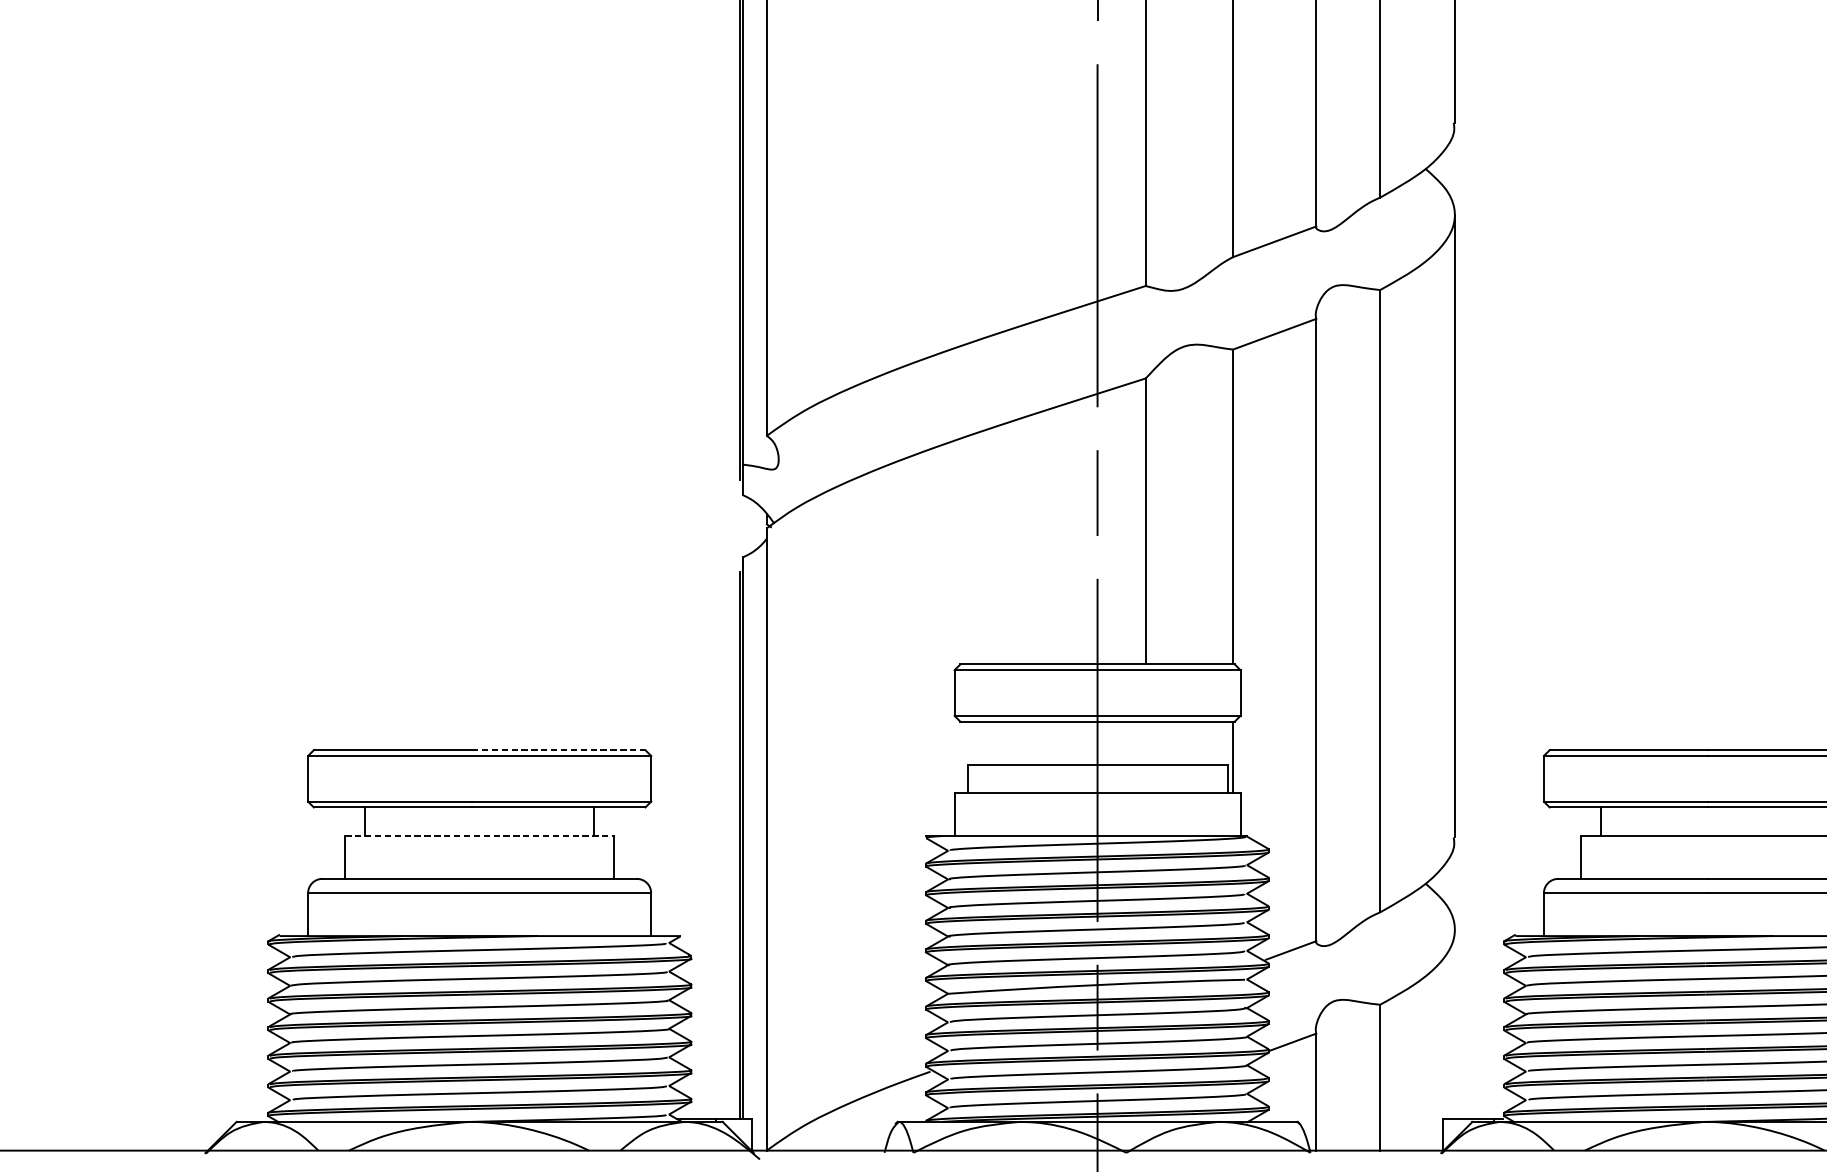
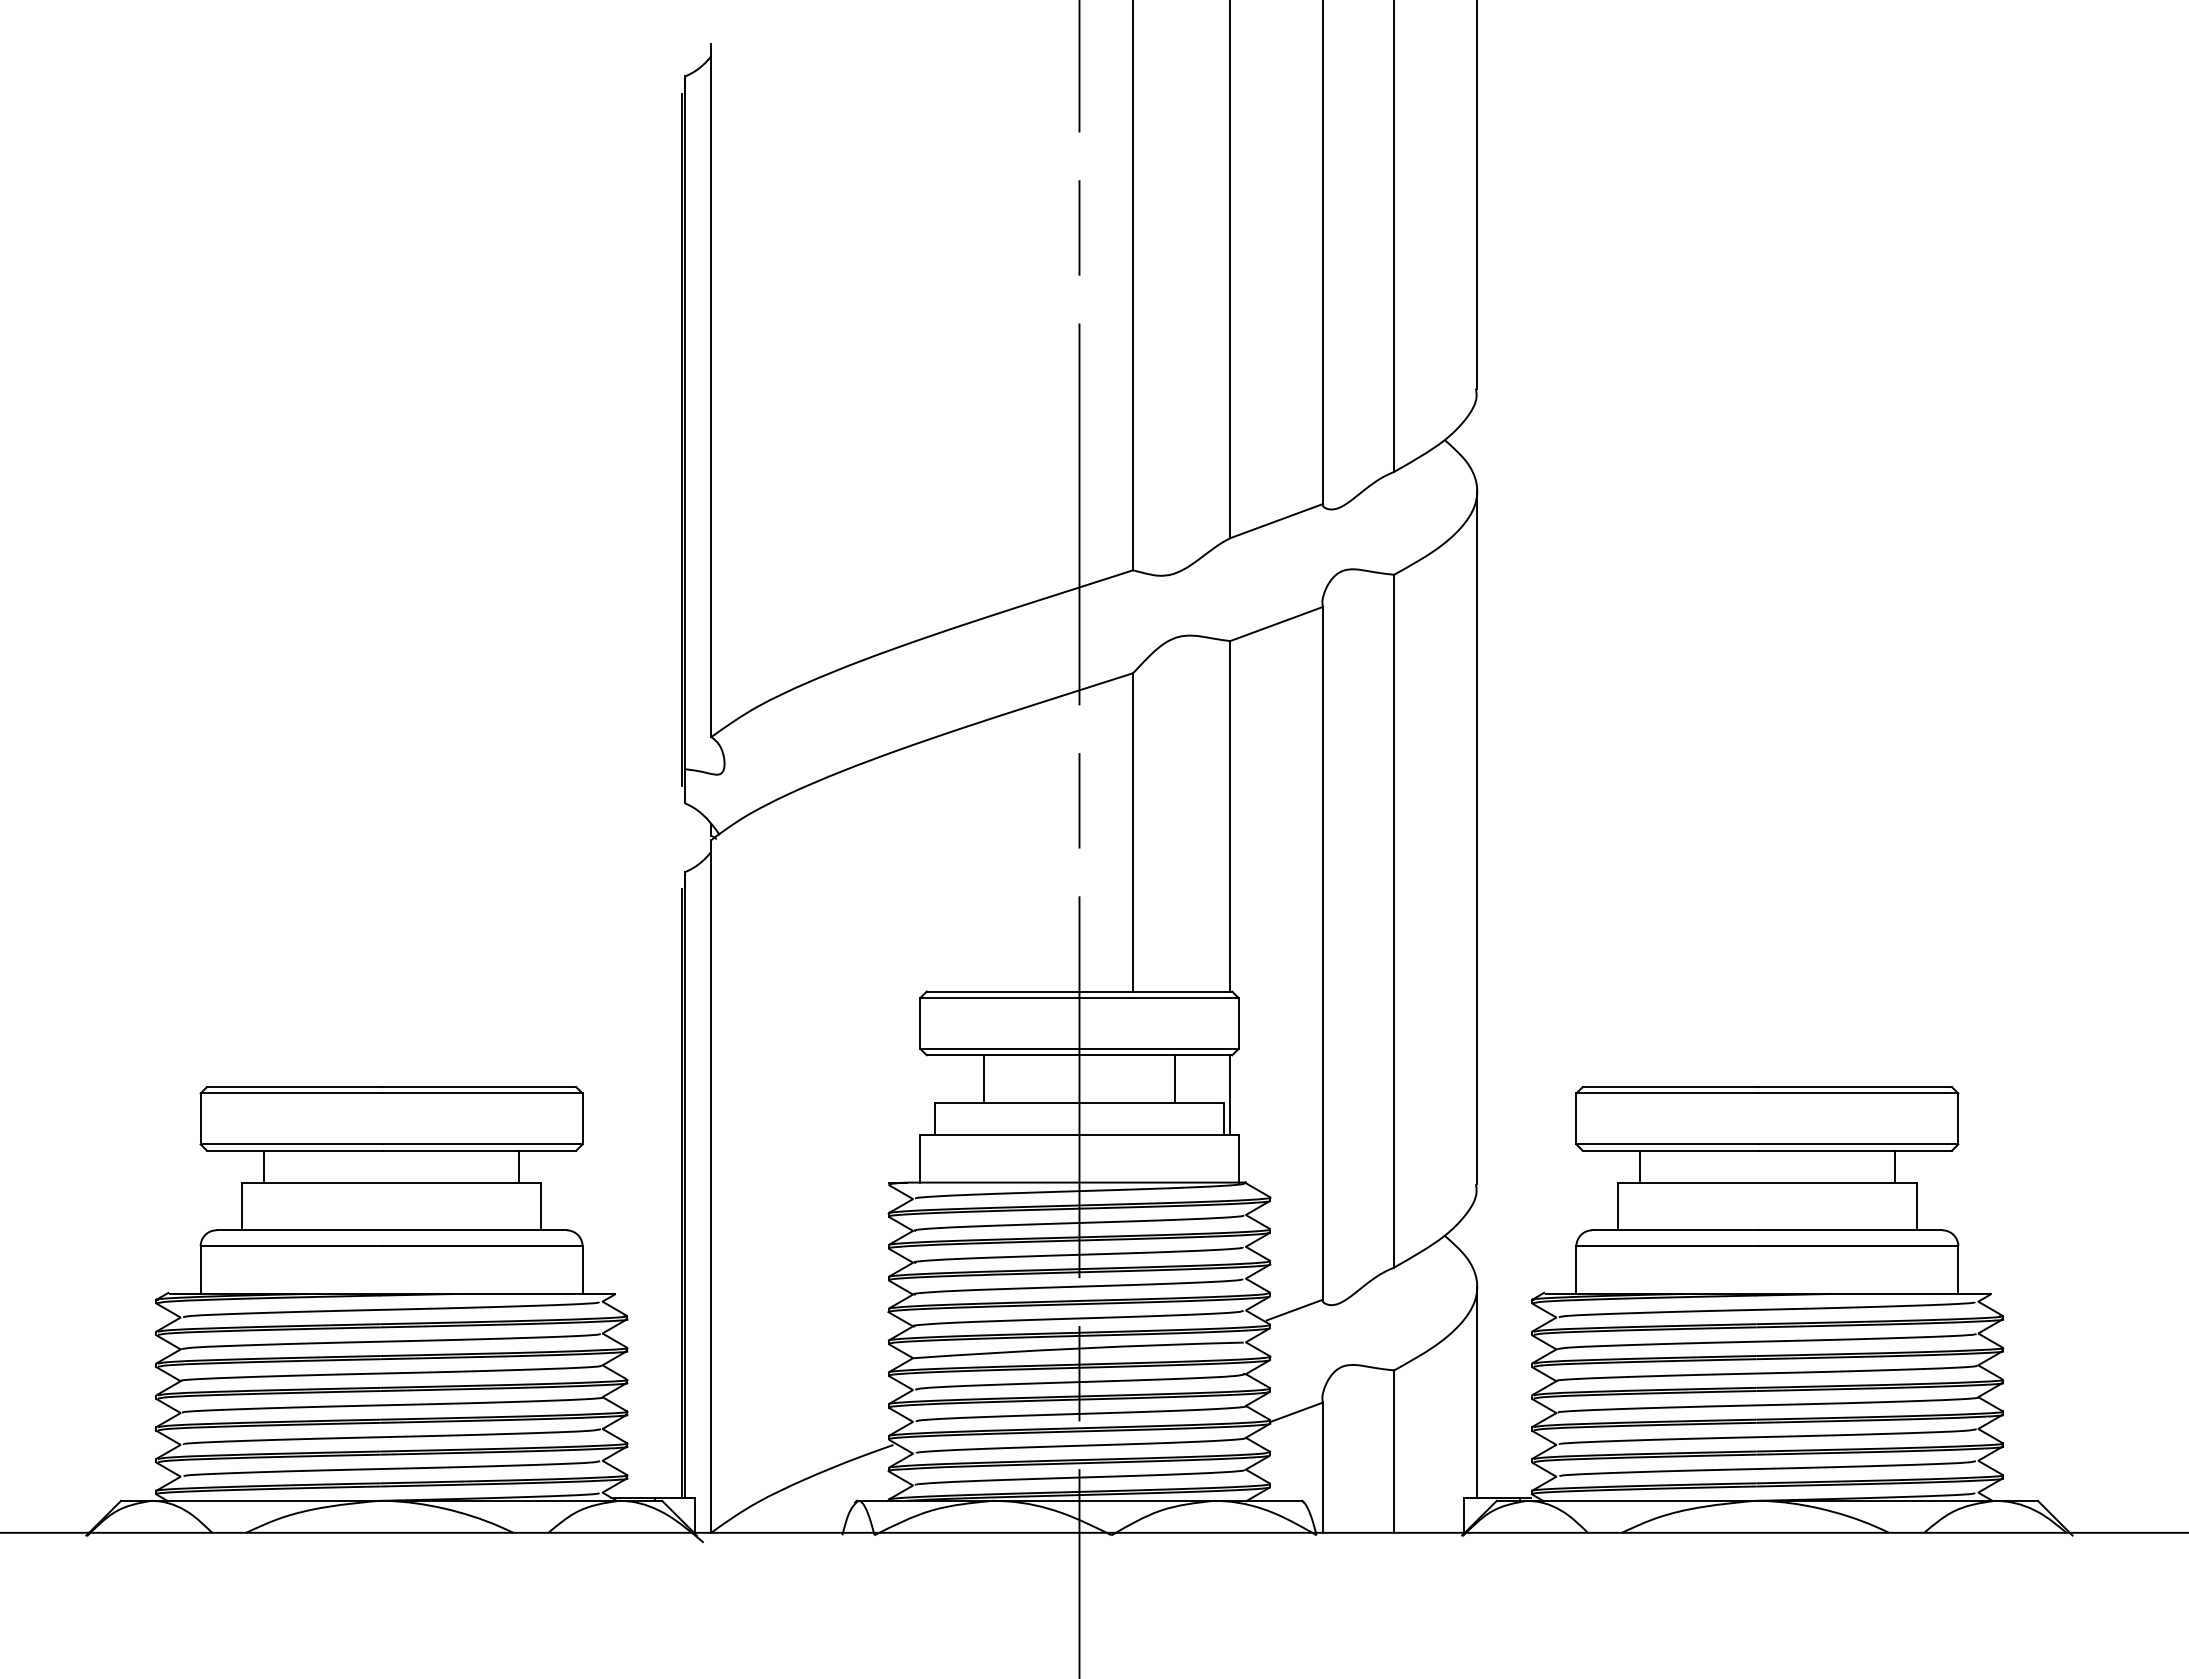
line: (1012, 743) -> (984, 1079), added
line: (1182, 743) -> (1174, 1079), added
line: (558, 750) -> (479, 1087), dashed -> solid
line: (479, 835) -> (391, 1182), dashed -> solid
line: (1455, 1024) -> (1477, 1392), added

